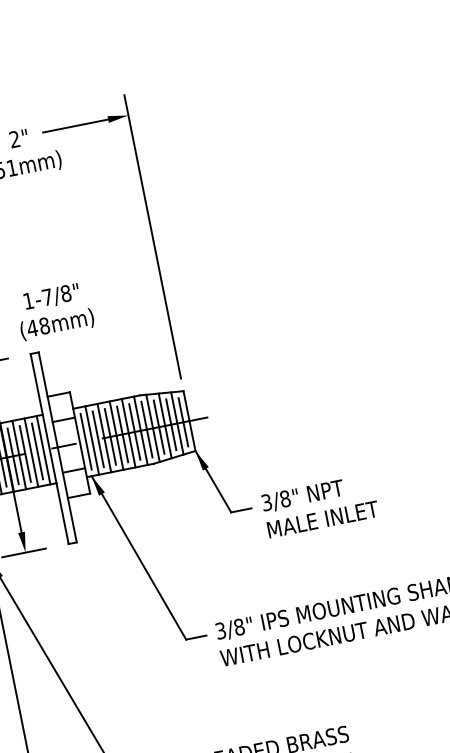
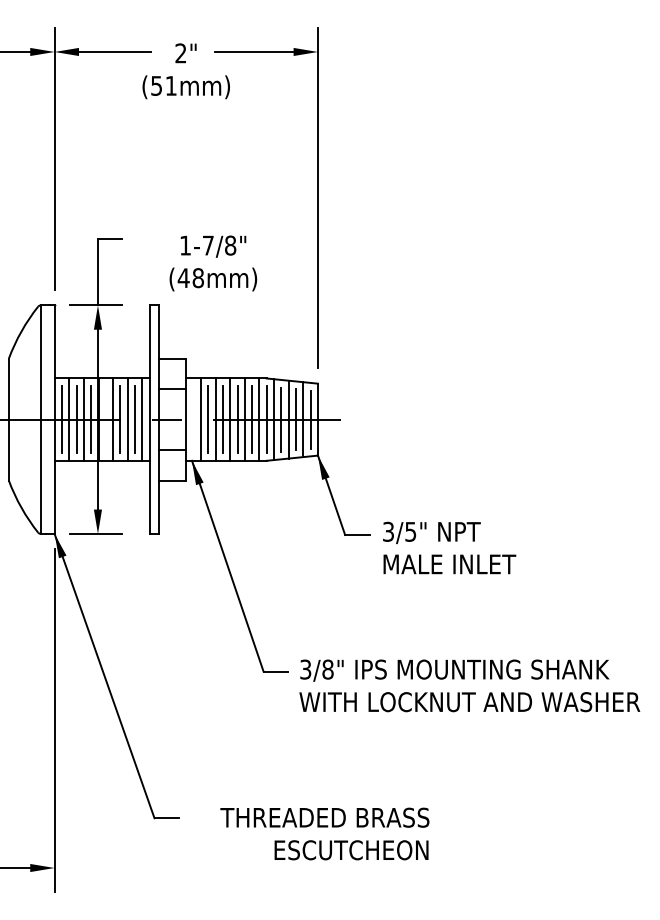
text: (54, 311) -> (213, 263), moved
line: (86, 441) -> (193, 419), removed
line: (12, 456) -> (105, 419), removed
text: (284, 498) -> (410, 531), 3/8" -> 3/5"

